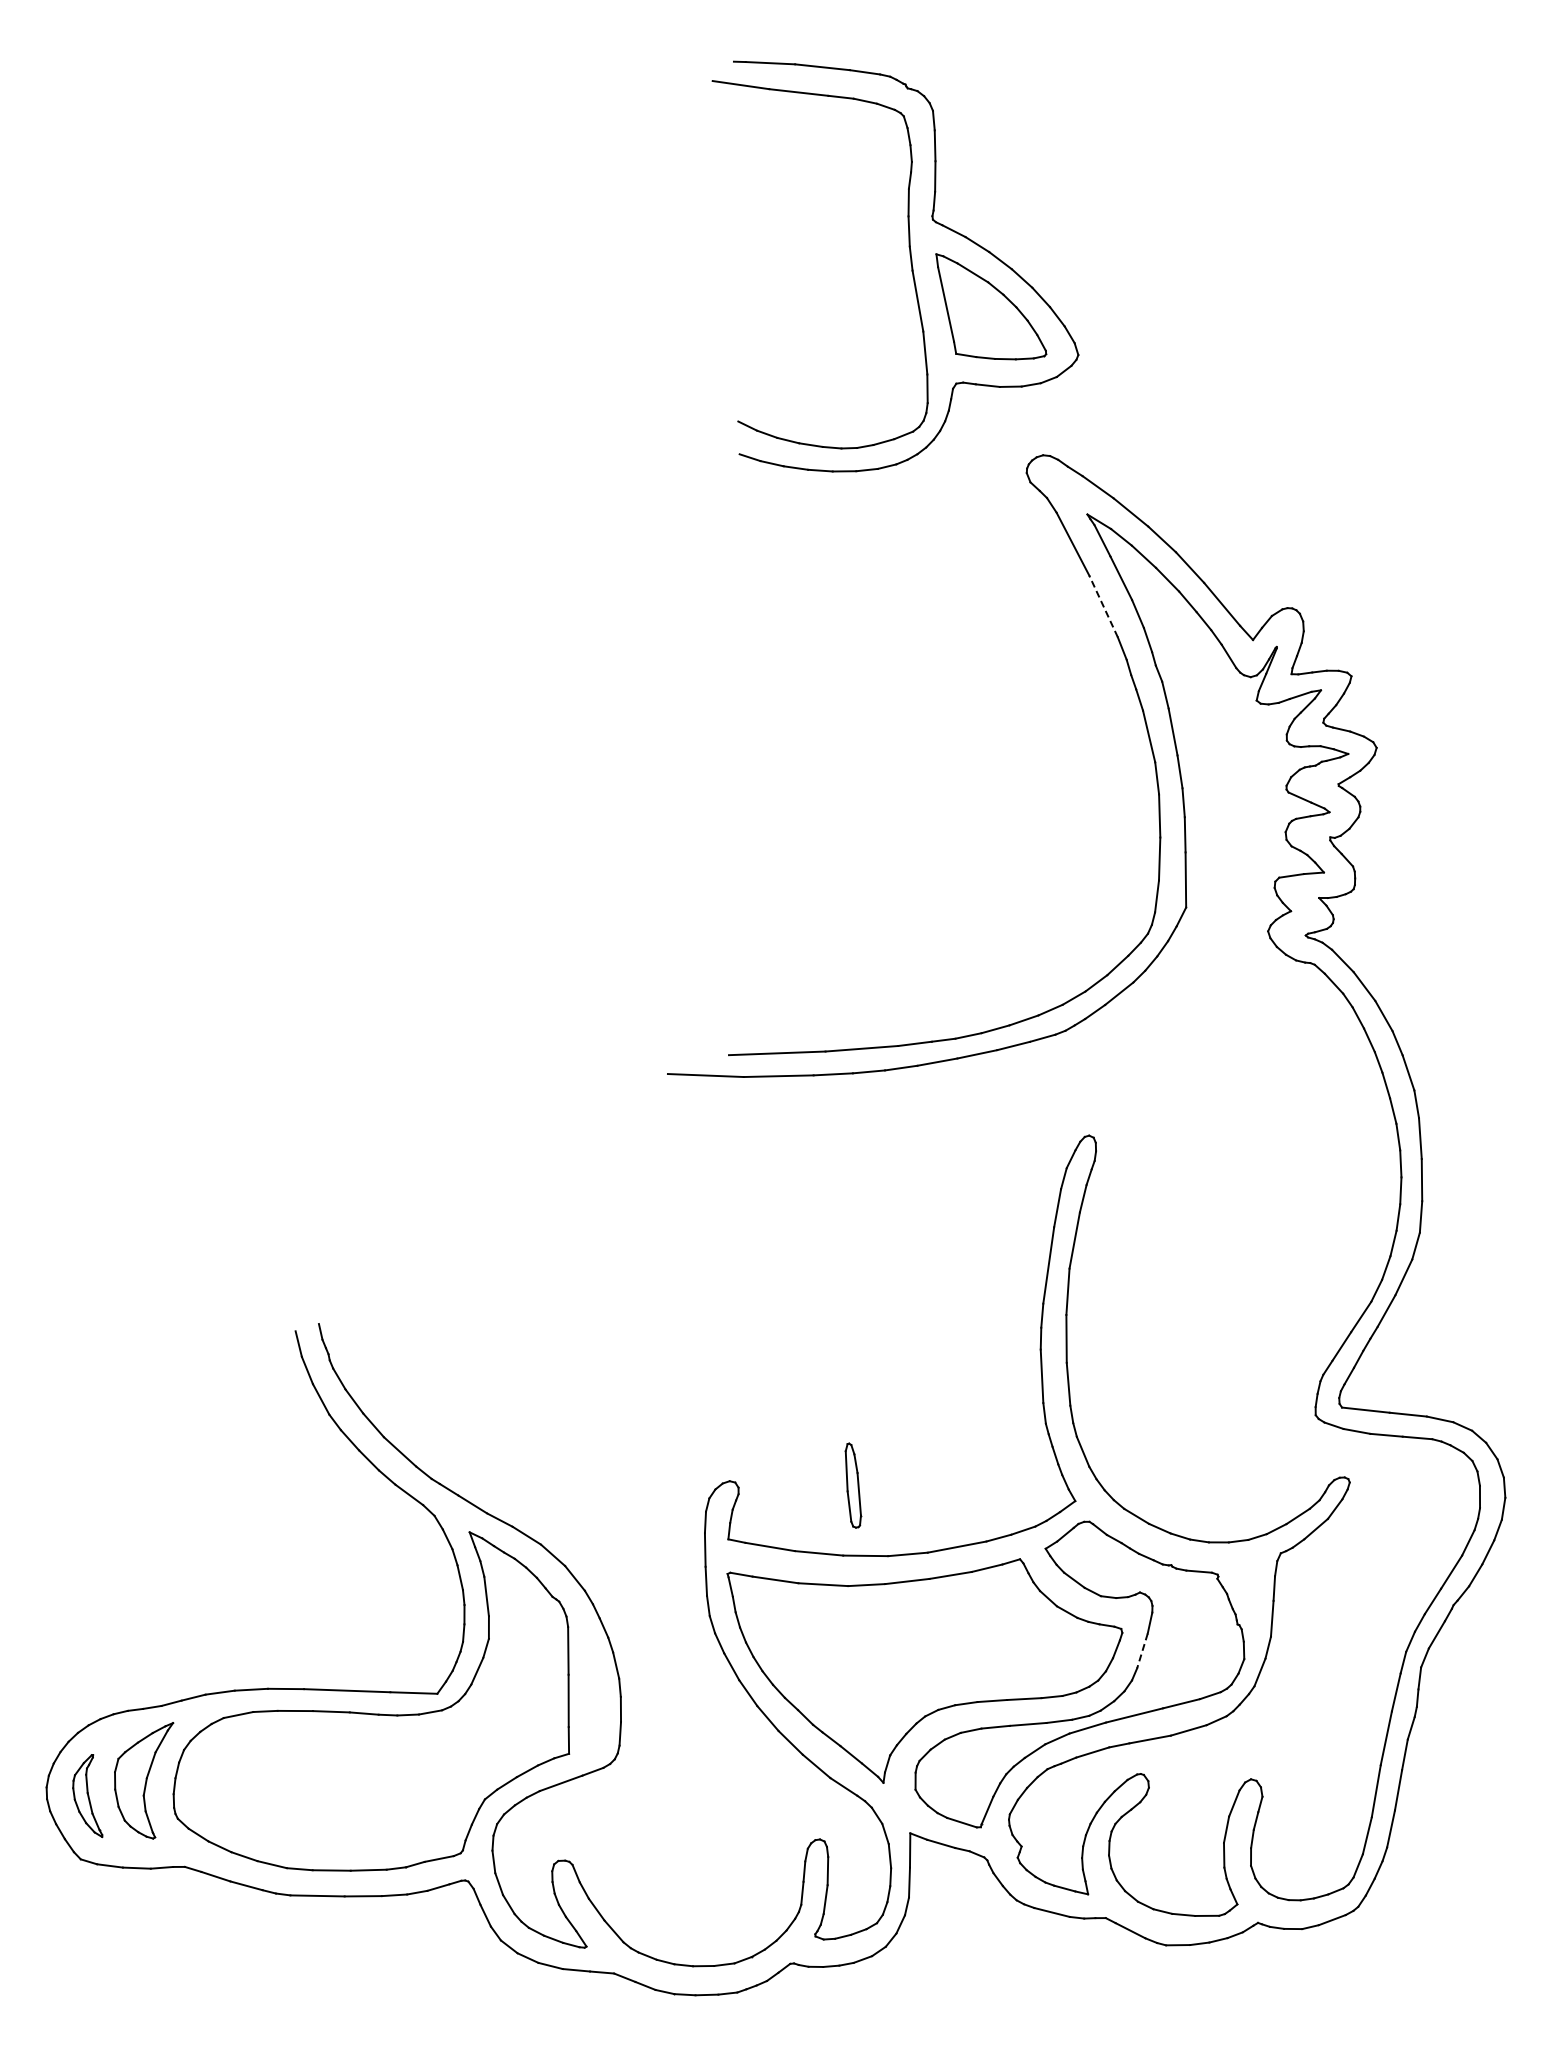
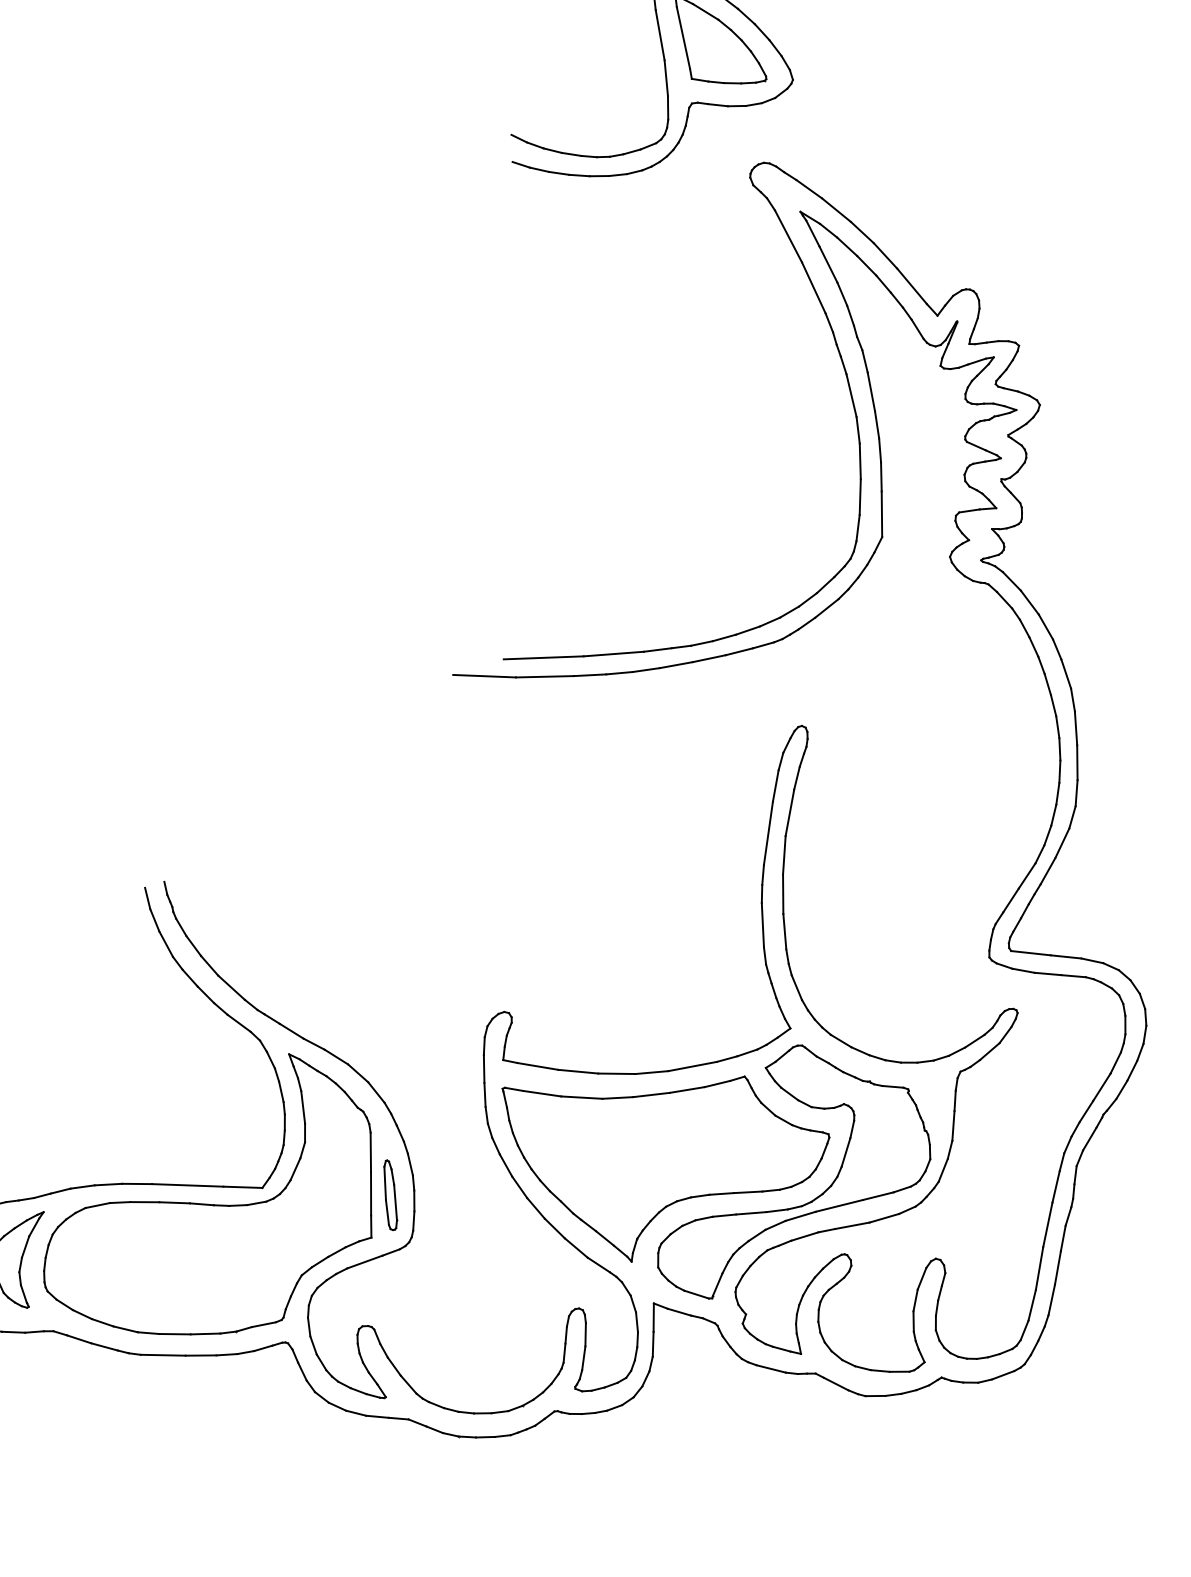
line: (1103, 606) -> (813, 287), dashed -> solid
part: (853, 1485) -> (390, 1195), moved
line: (1142, 1651) -> (846, 1152), dashed -> solid

